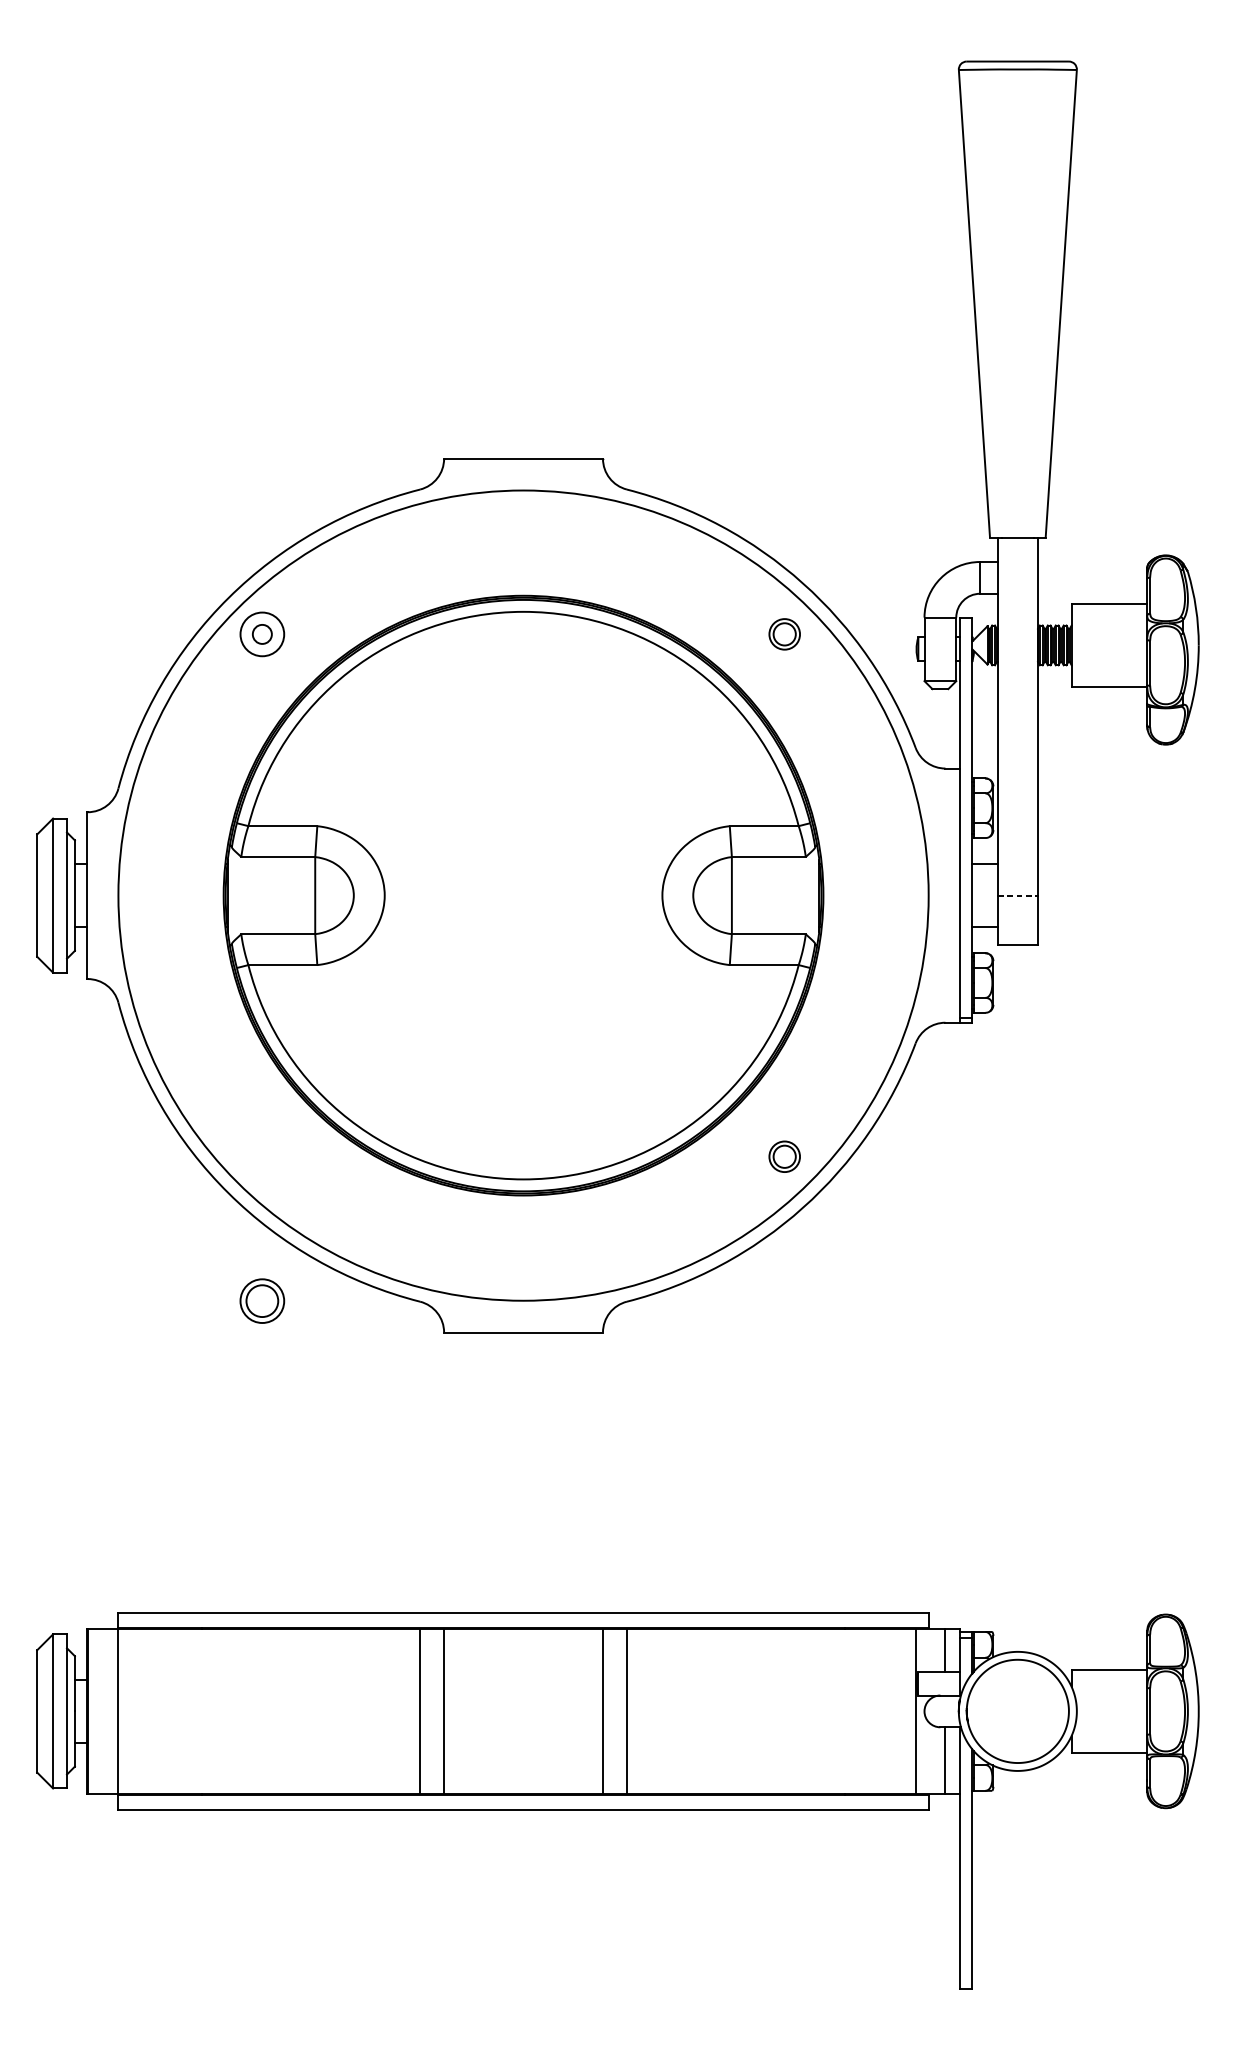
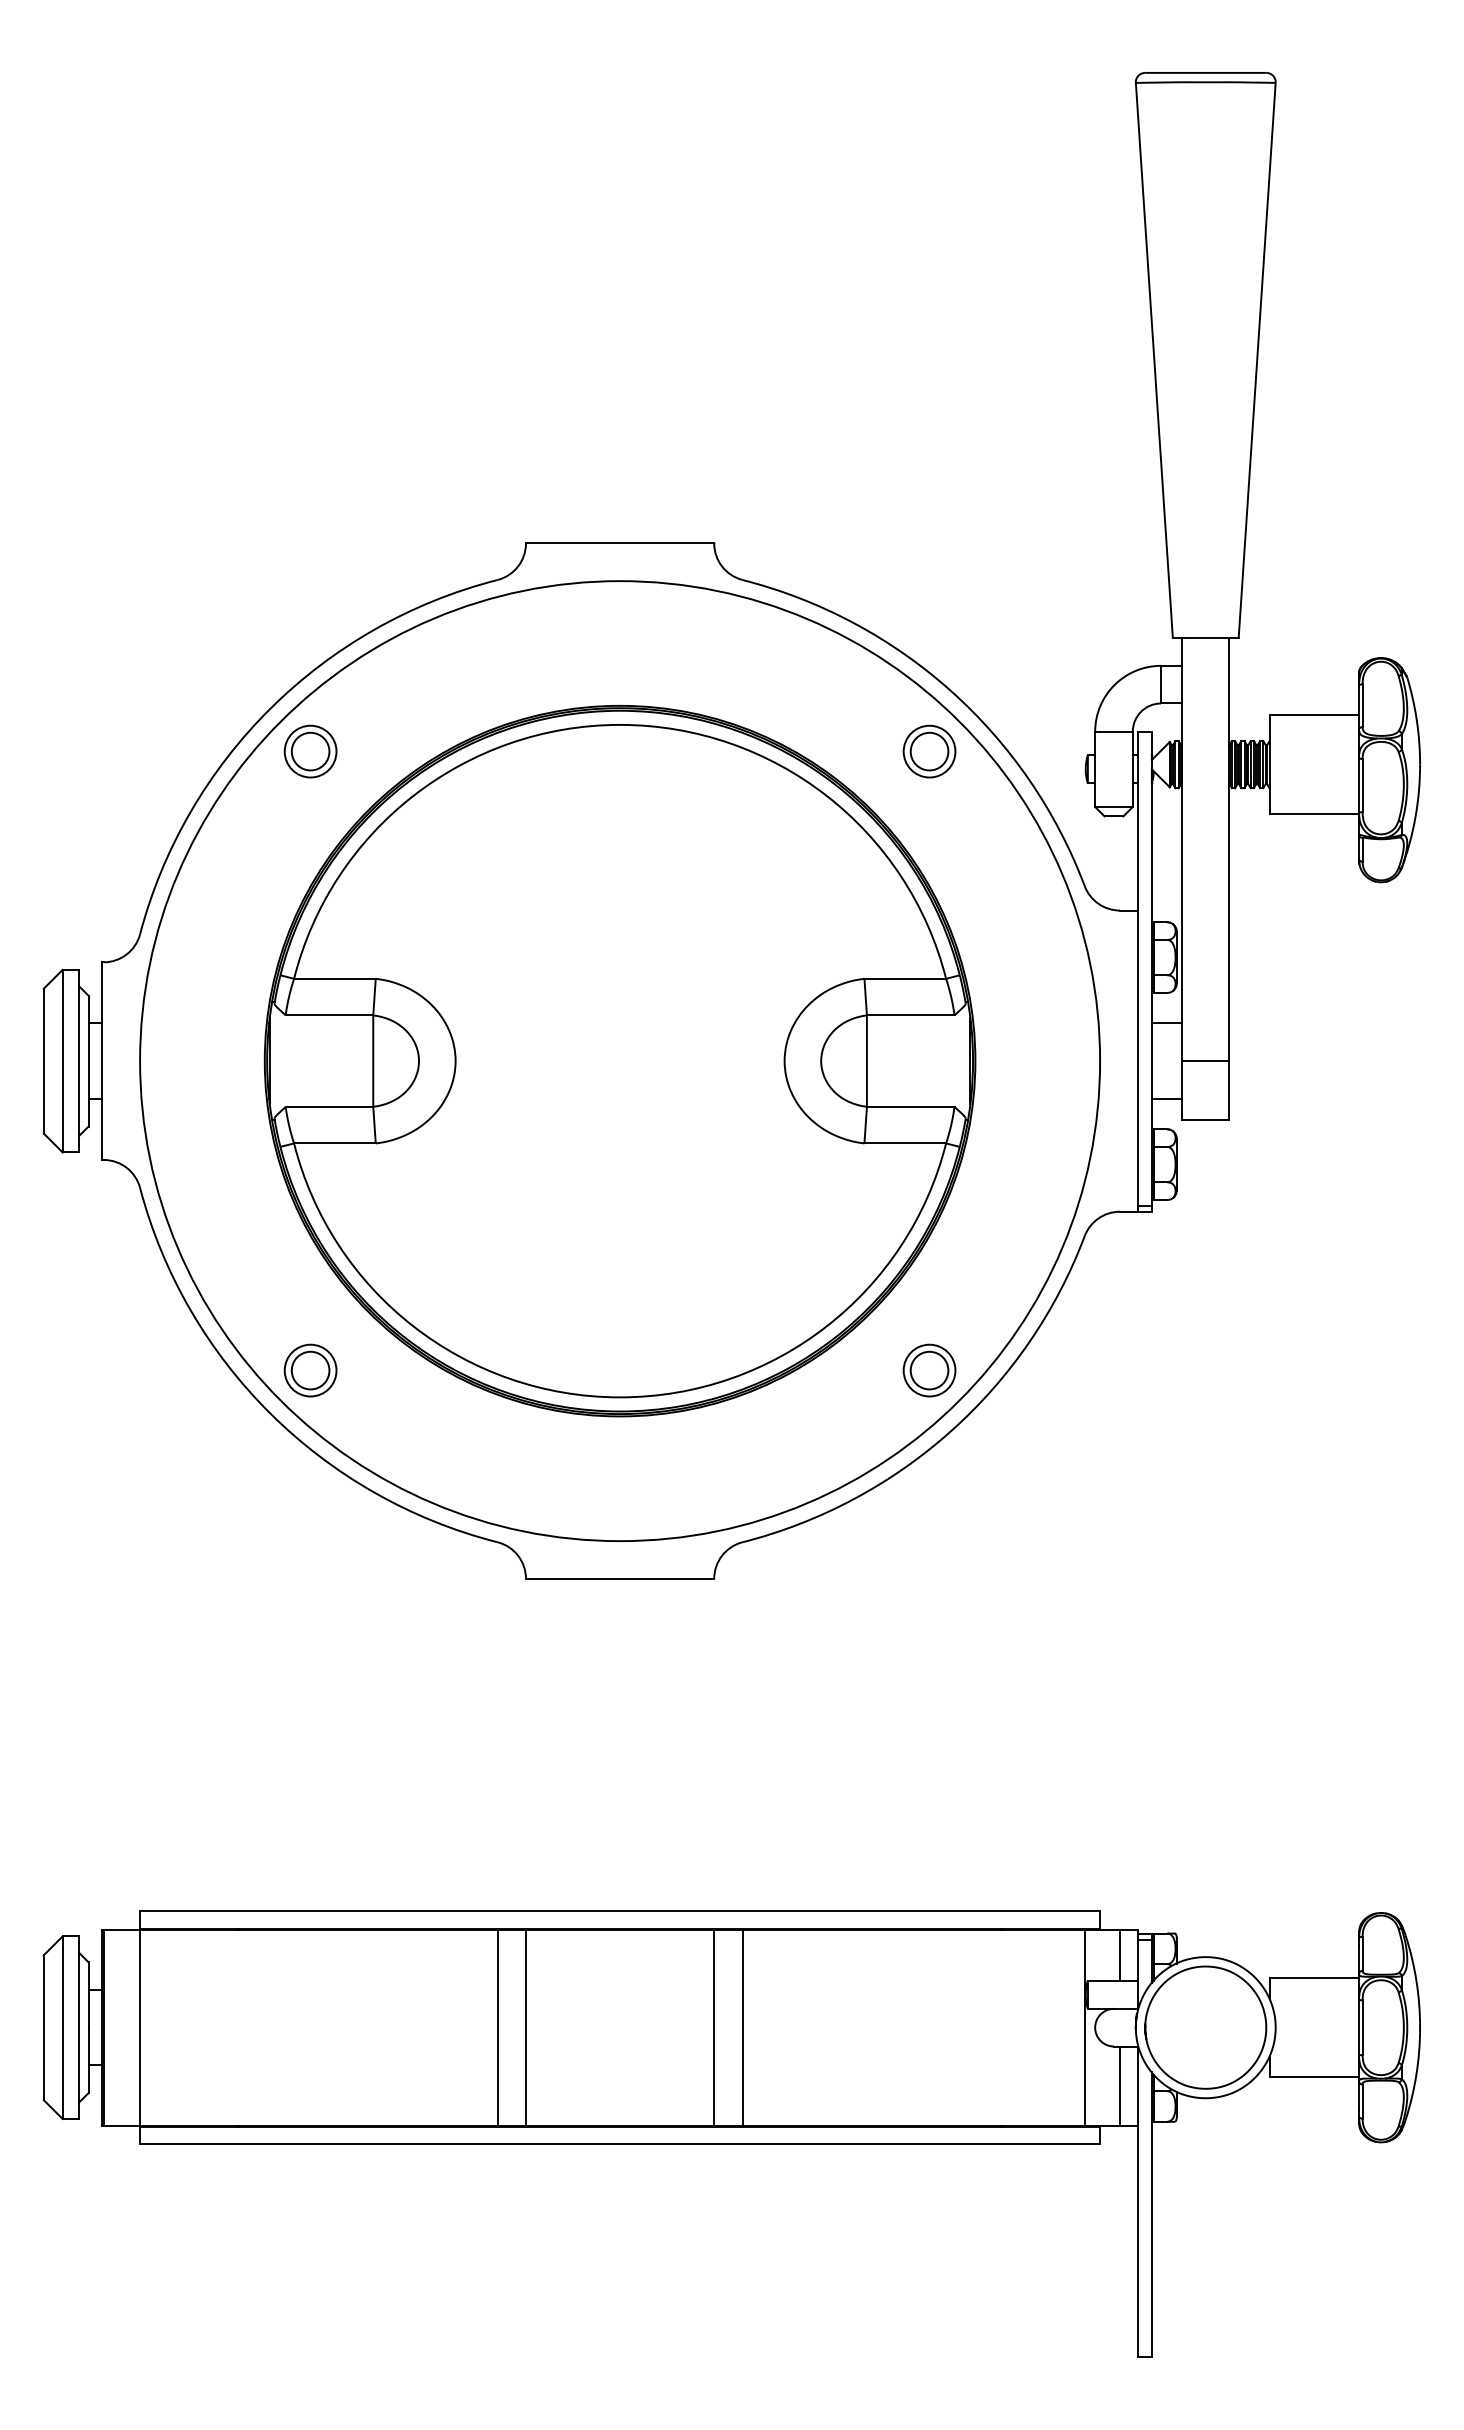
circle: (262, 634) -> (310, 751), size x1.67
part: (784, 634) -> (929, 751), size x1.43
line: (1017, 895) -> (1205, 1061), dashed -> solid
part: (784, 1156) -> (929, 1370), size x1.43
part: (262, 1301) -> (310, 1370), moved

